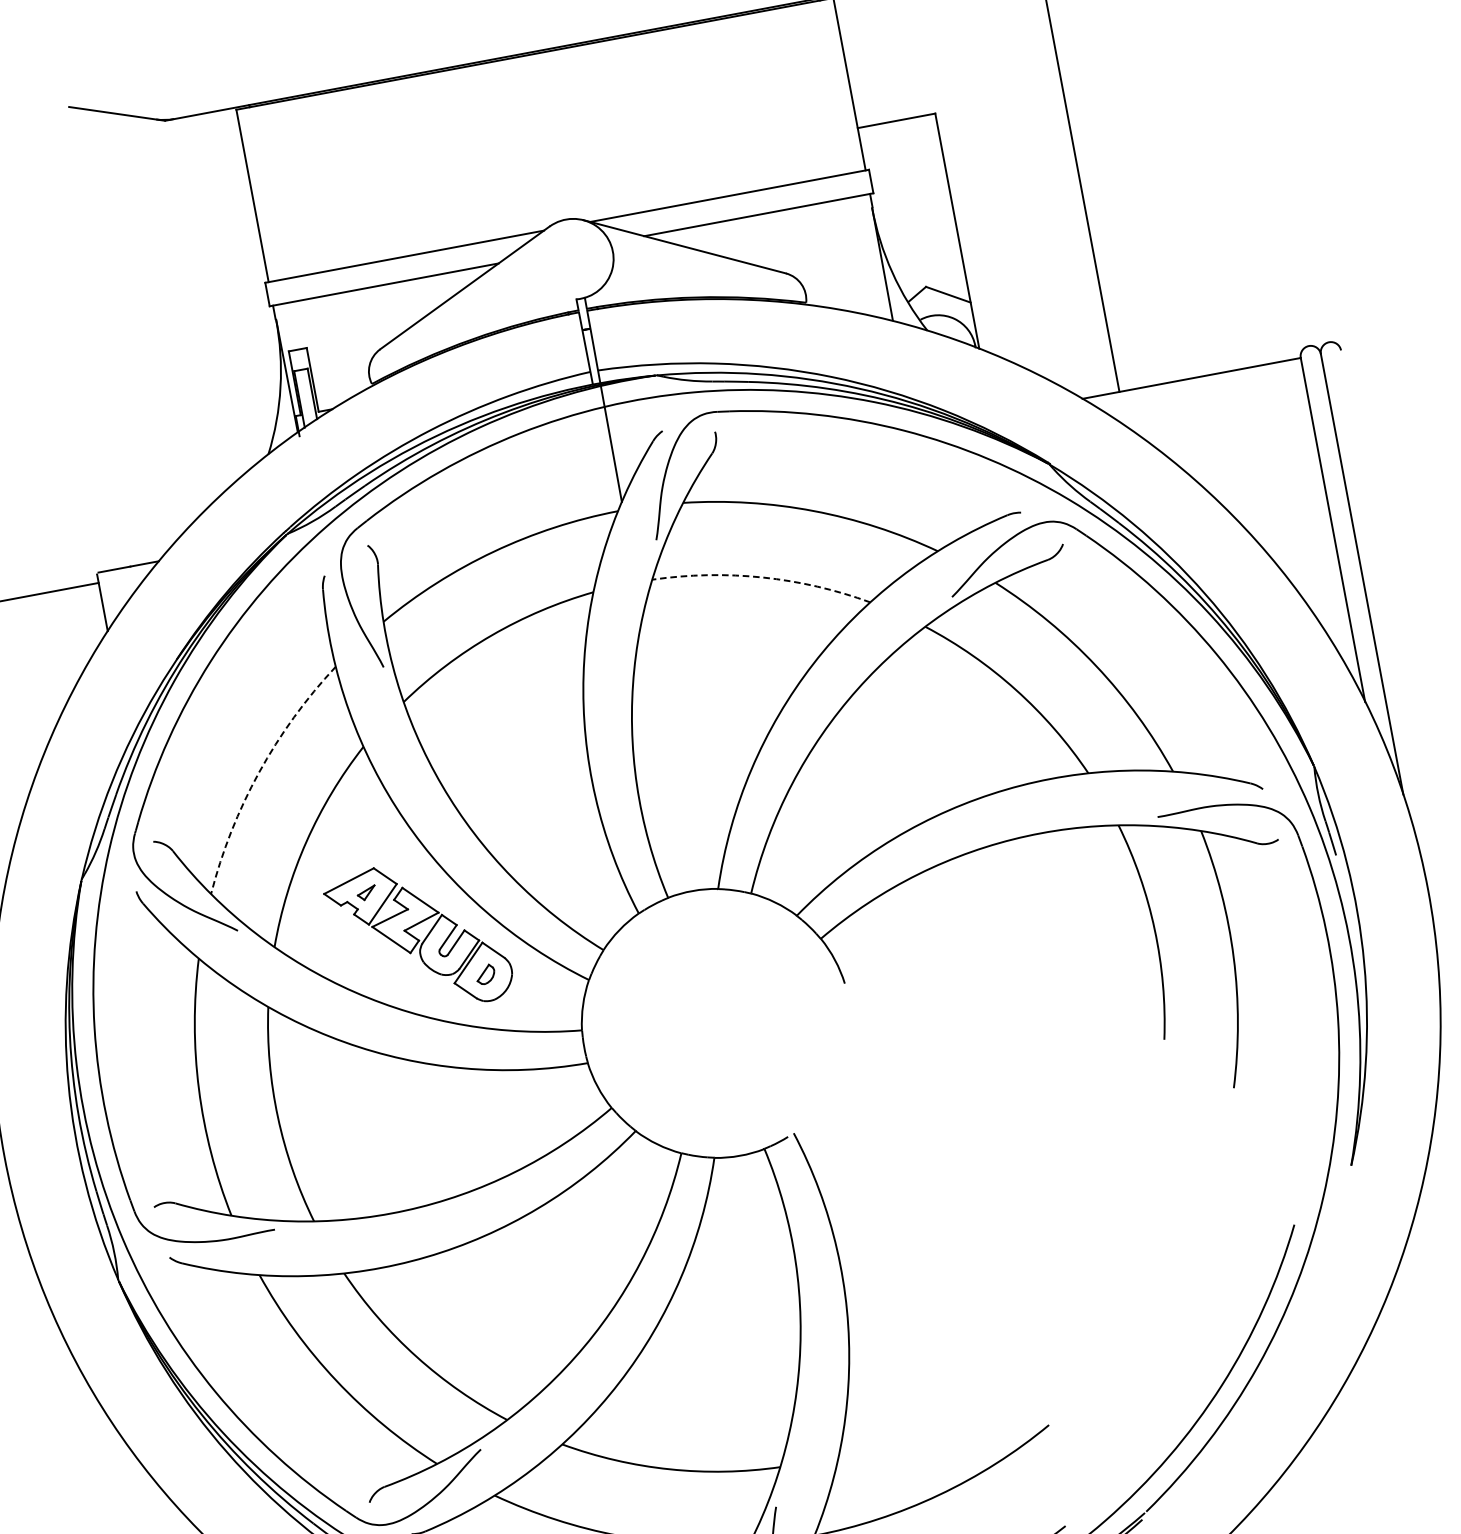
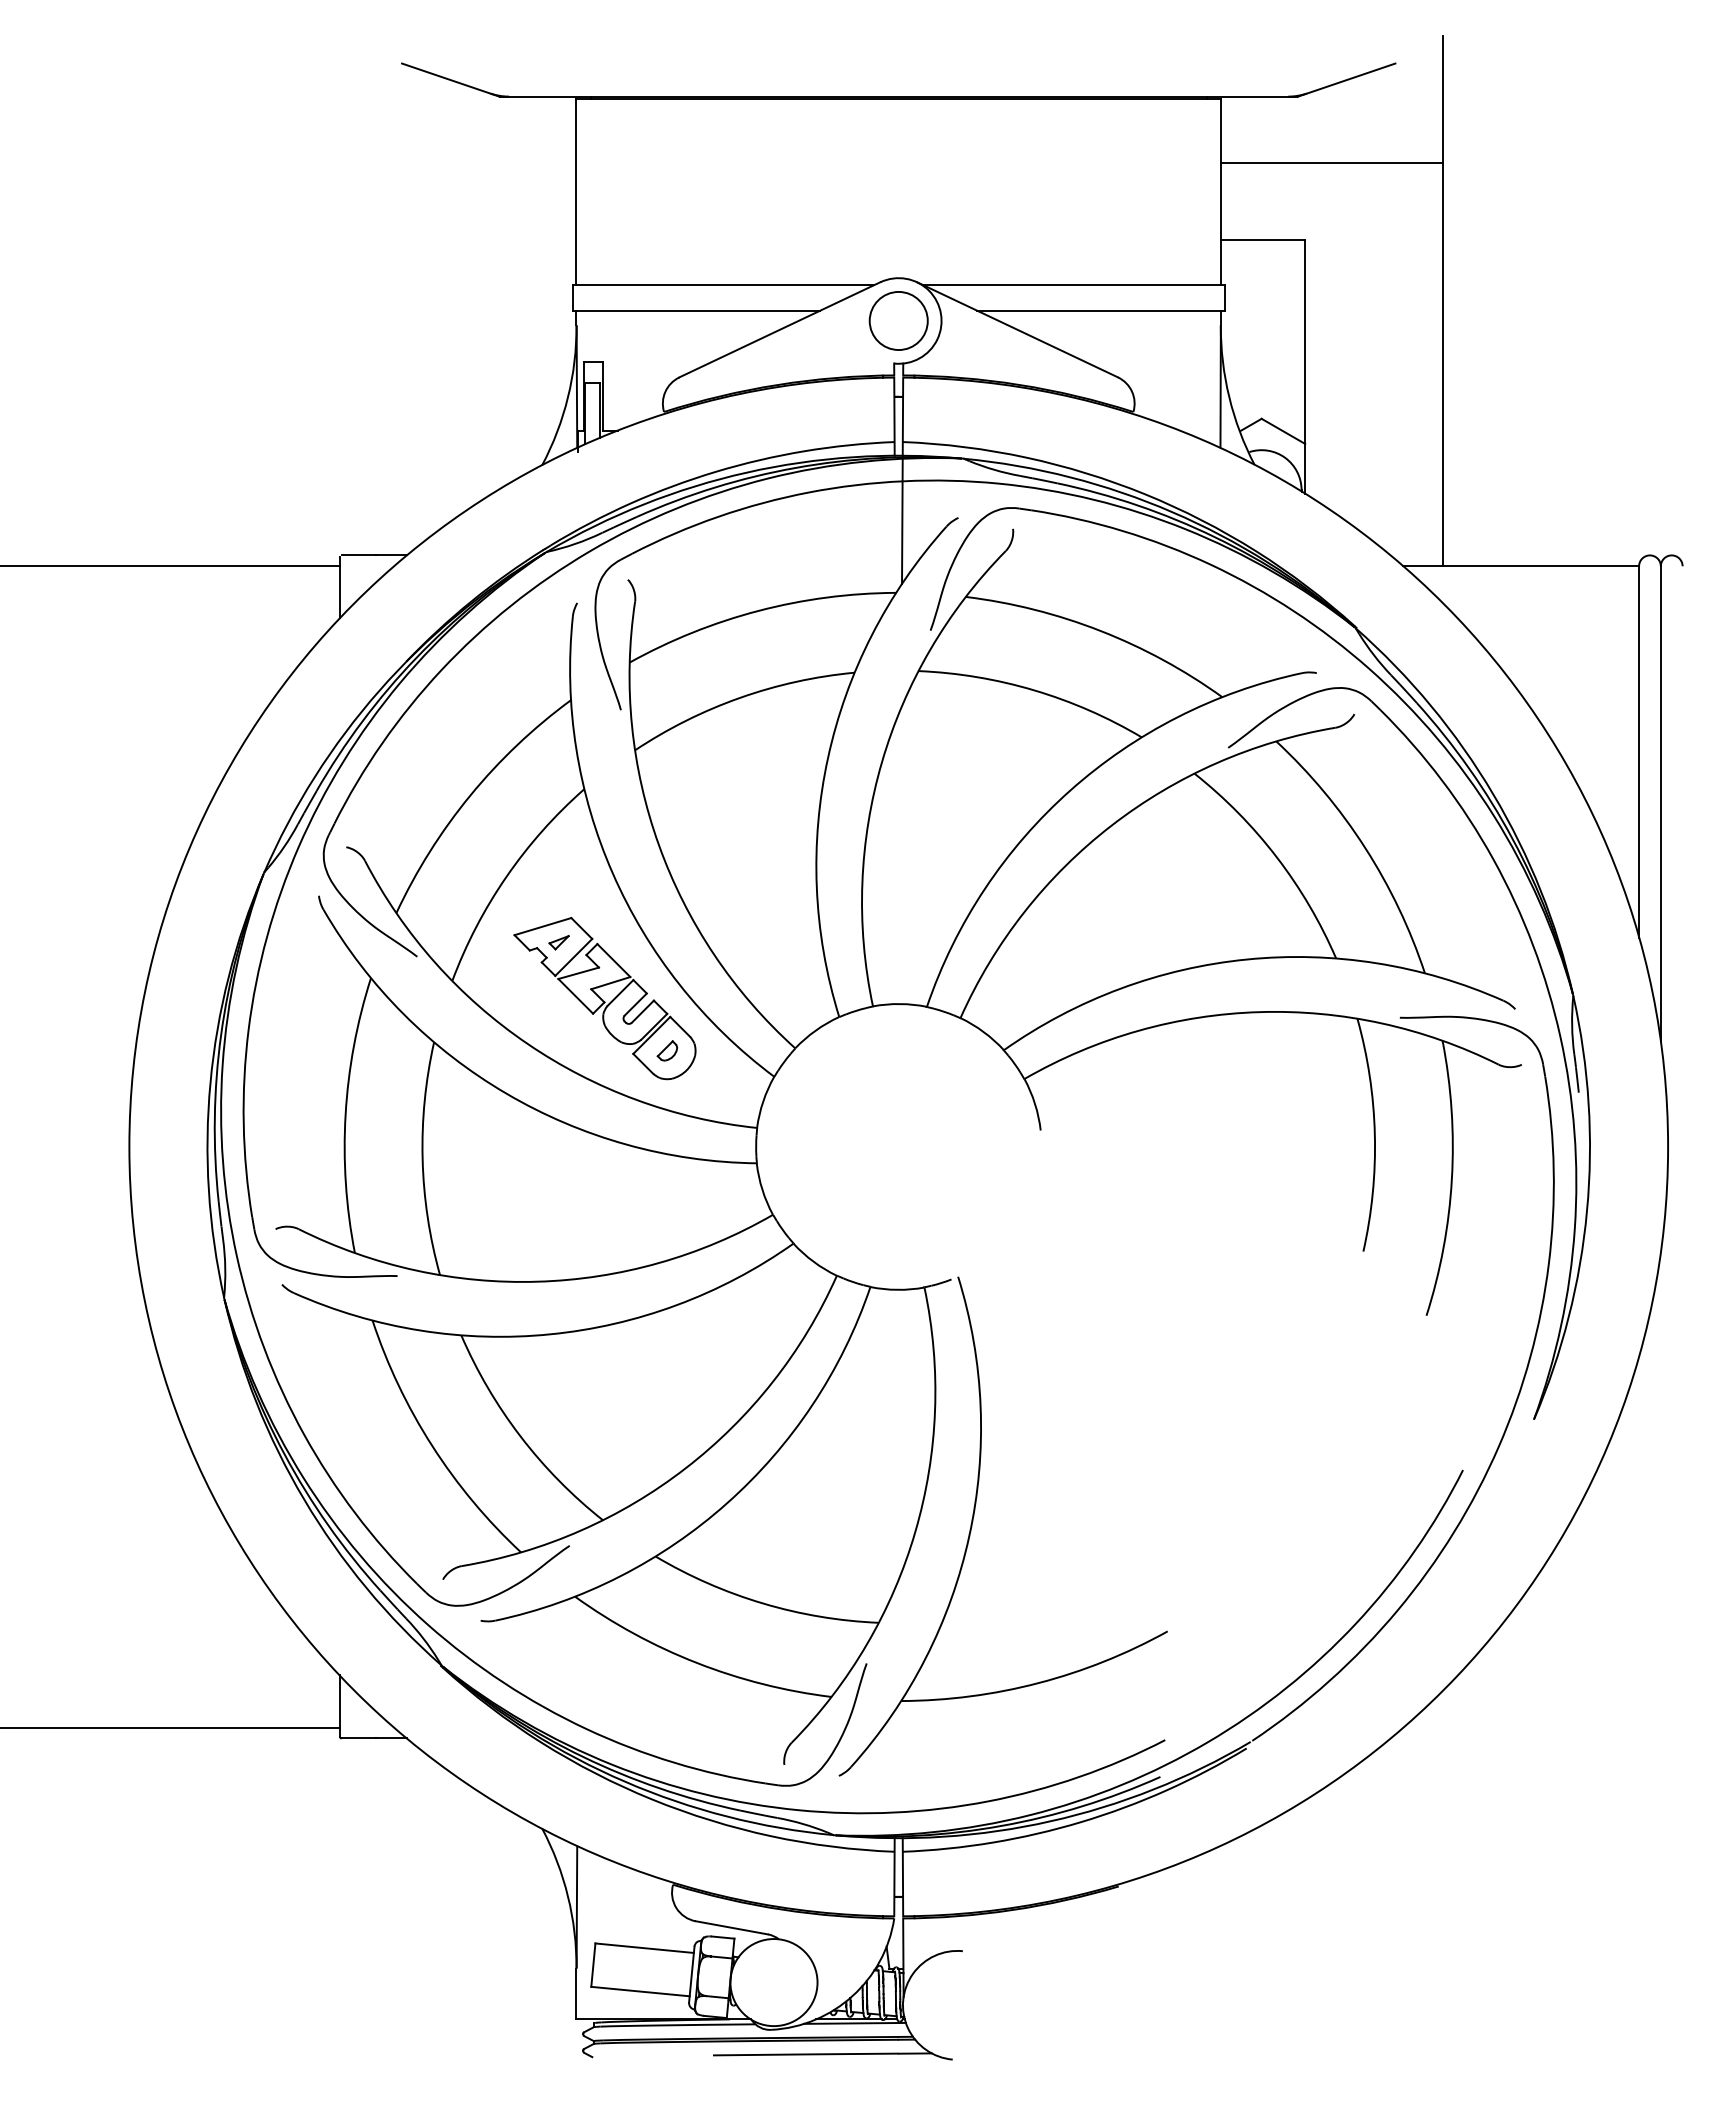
line: (947, 38) -> (1332, 163), added
circle: (573, 258) -> (898, 320), added
arc: (762, 577) -> (1034, 690), dashed -> solid
arc: (259, 772) -> (470, 795), dashed -> solid

